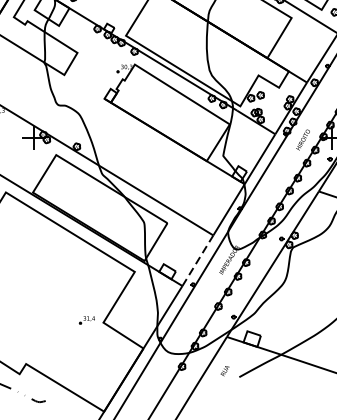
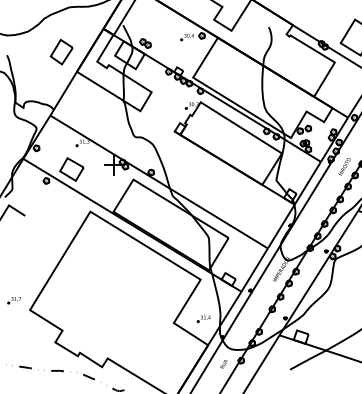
line: (197, 260) -> (254, 269), dashed -> solid
part: (86, 319) -> (203, 318), moved
text: (224, 371) -> (223, 364), moved

